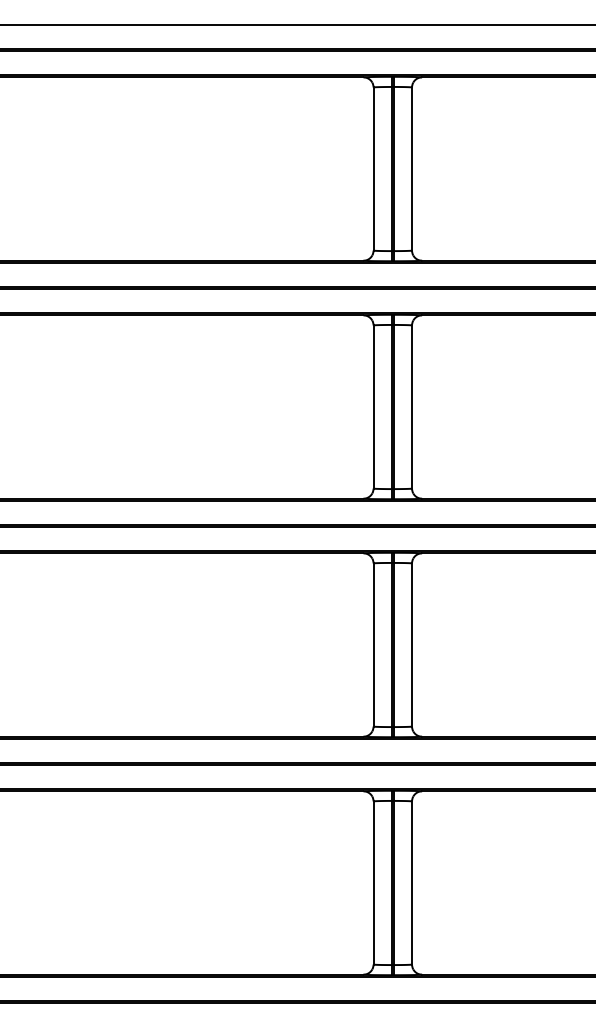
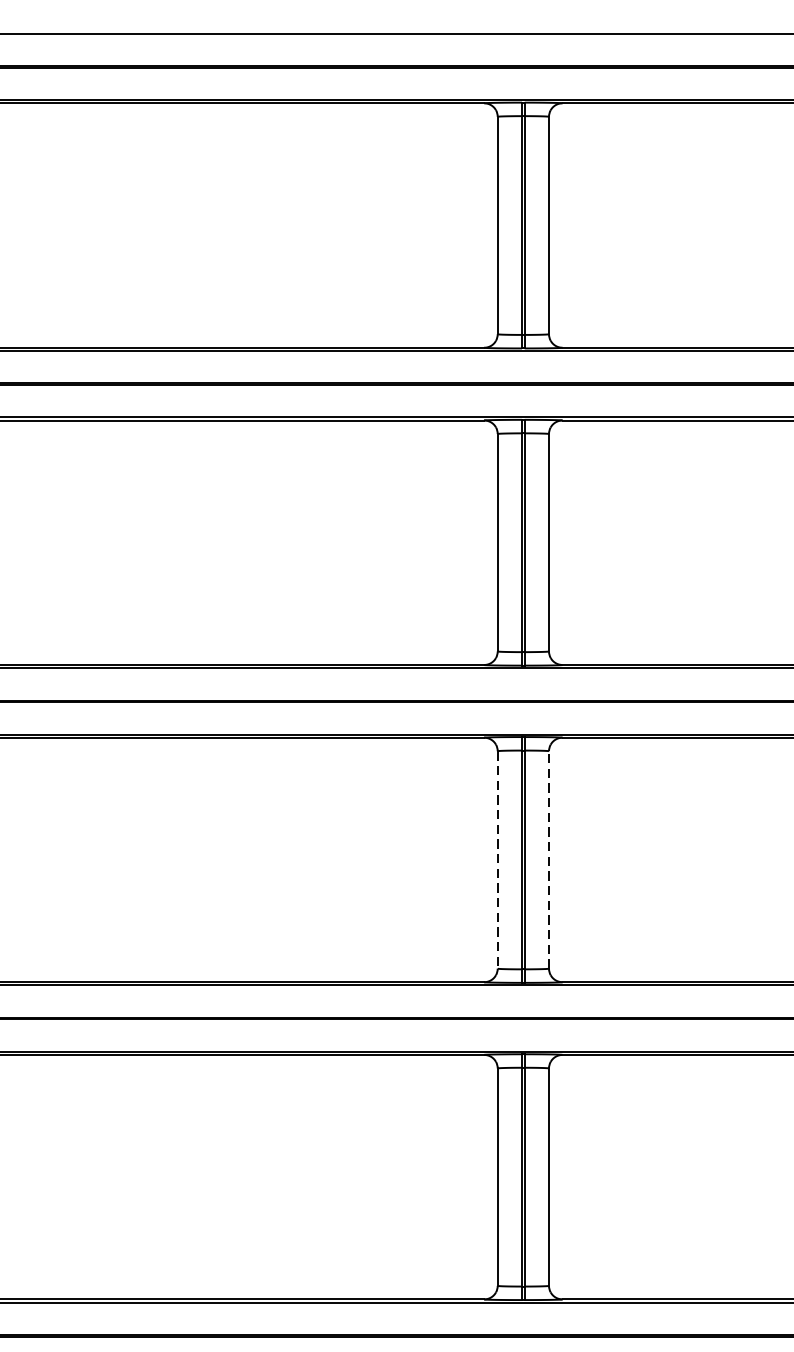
line: (373, 645) -> (497, 860), solid -> dashed
line: (412, 645) -> (549, 860), solid -> dashed

